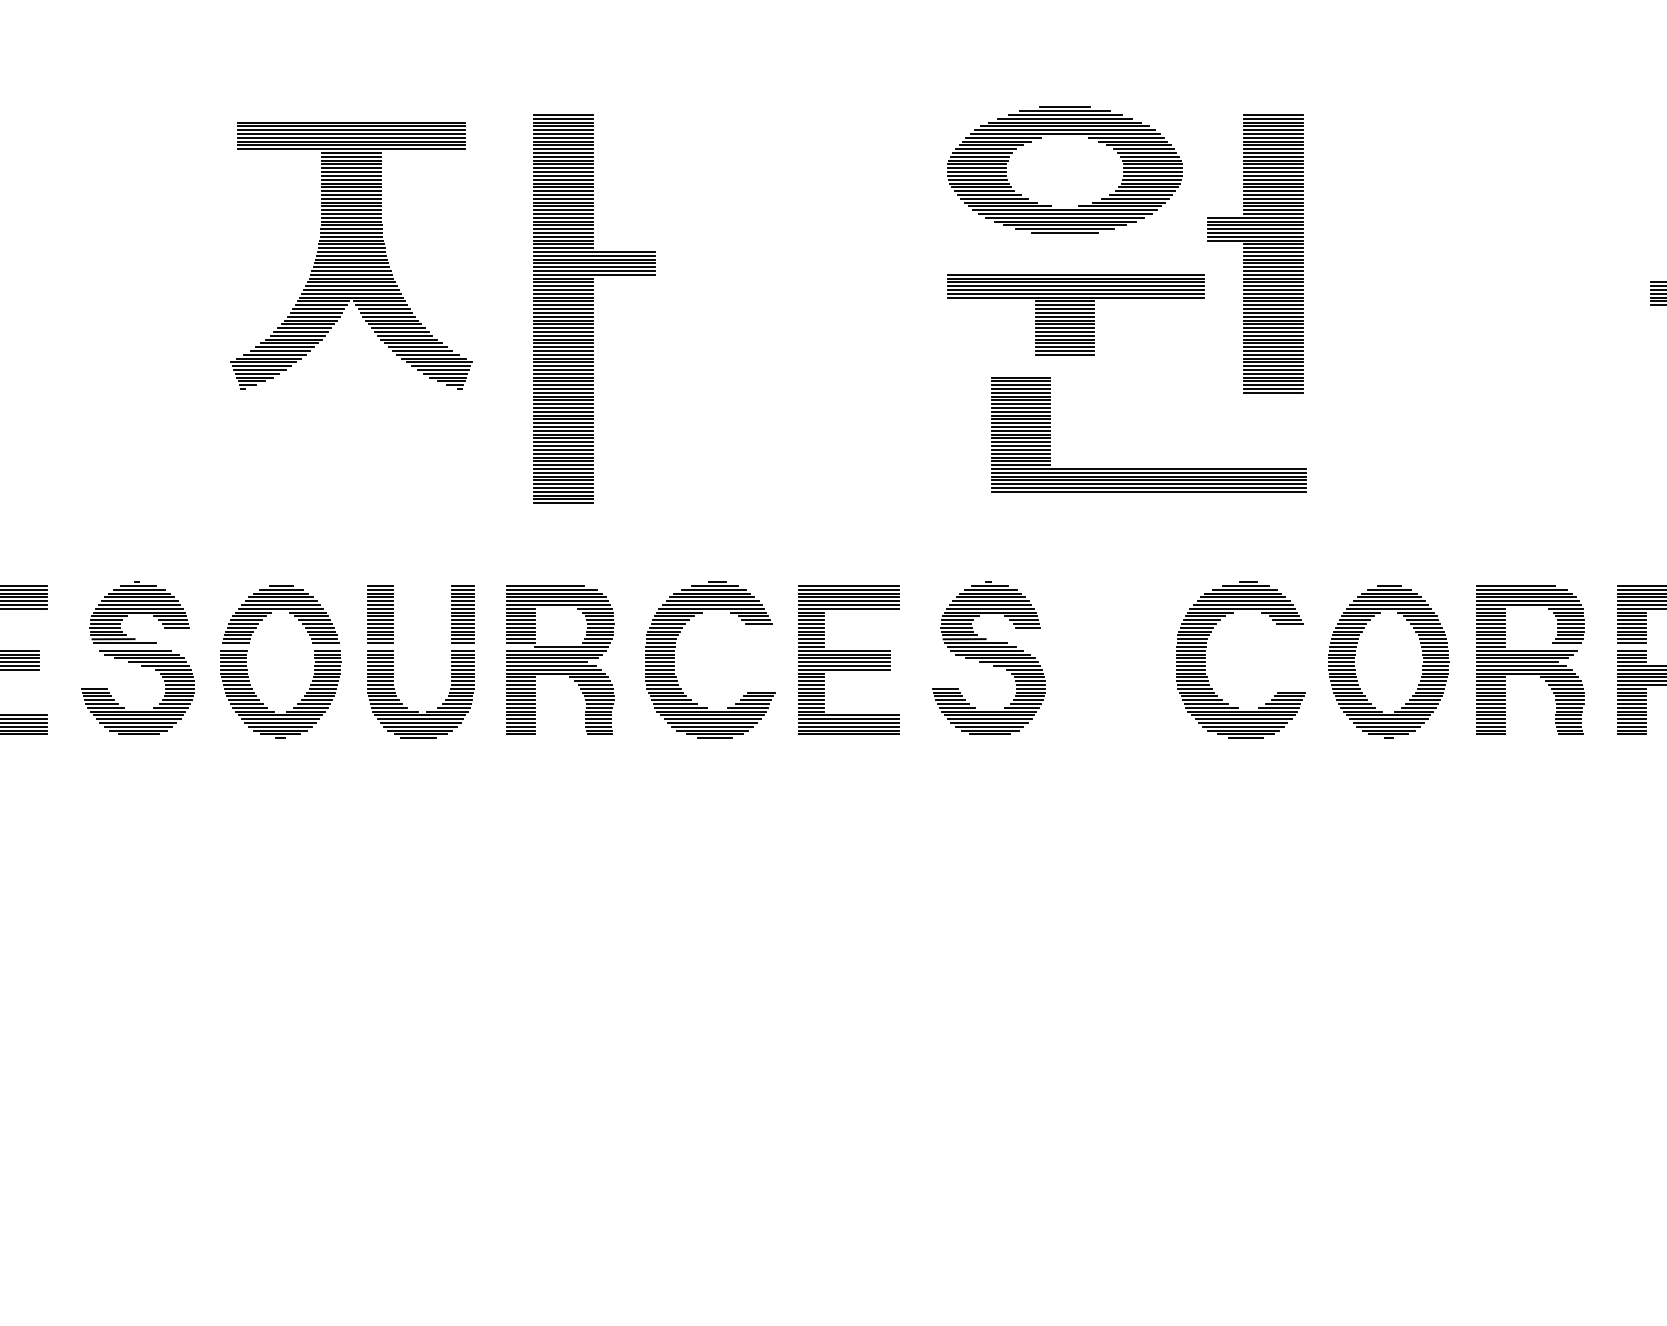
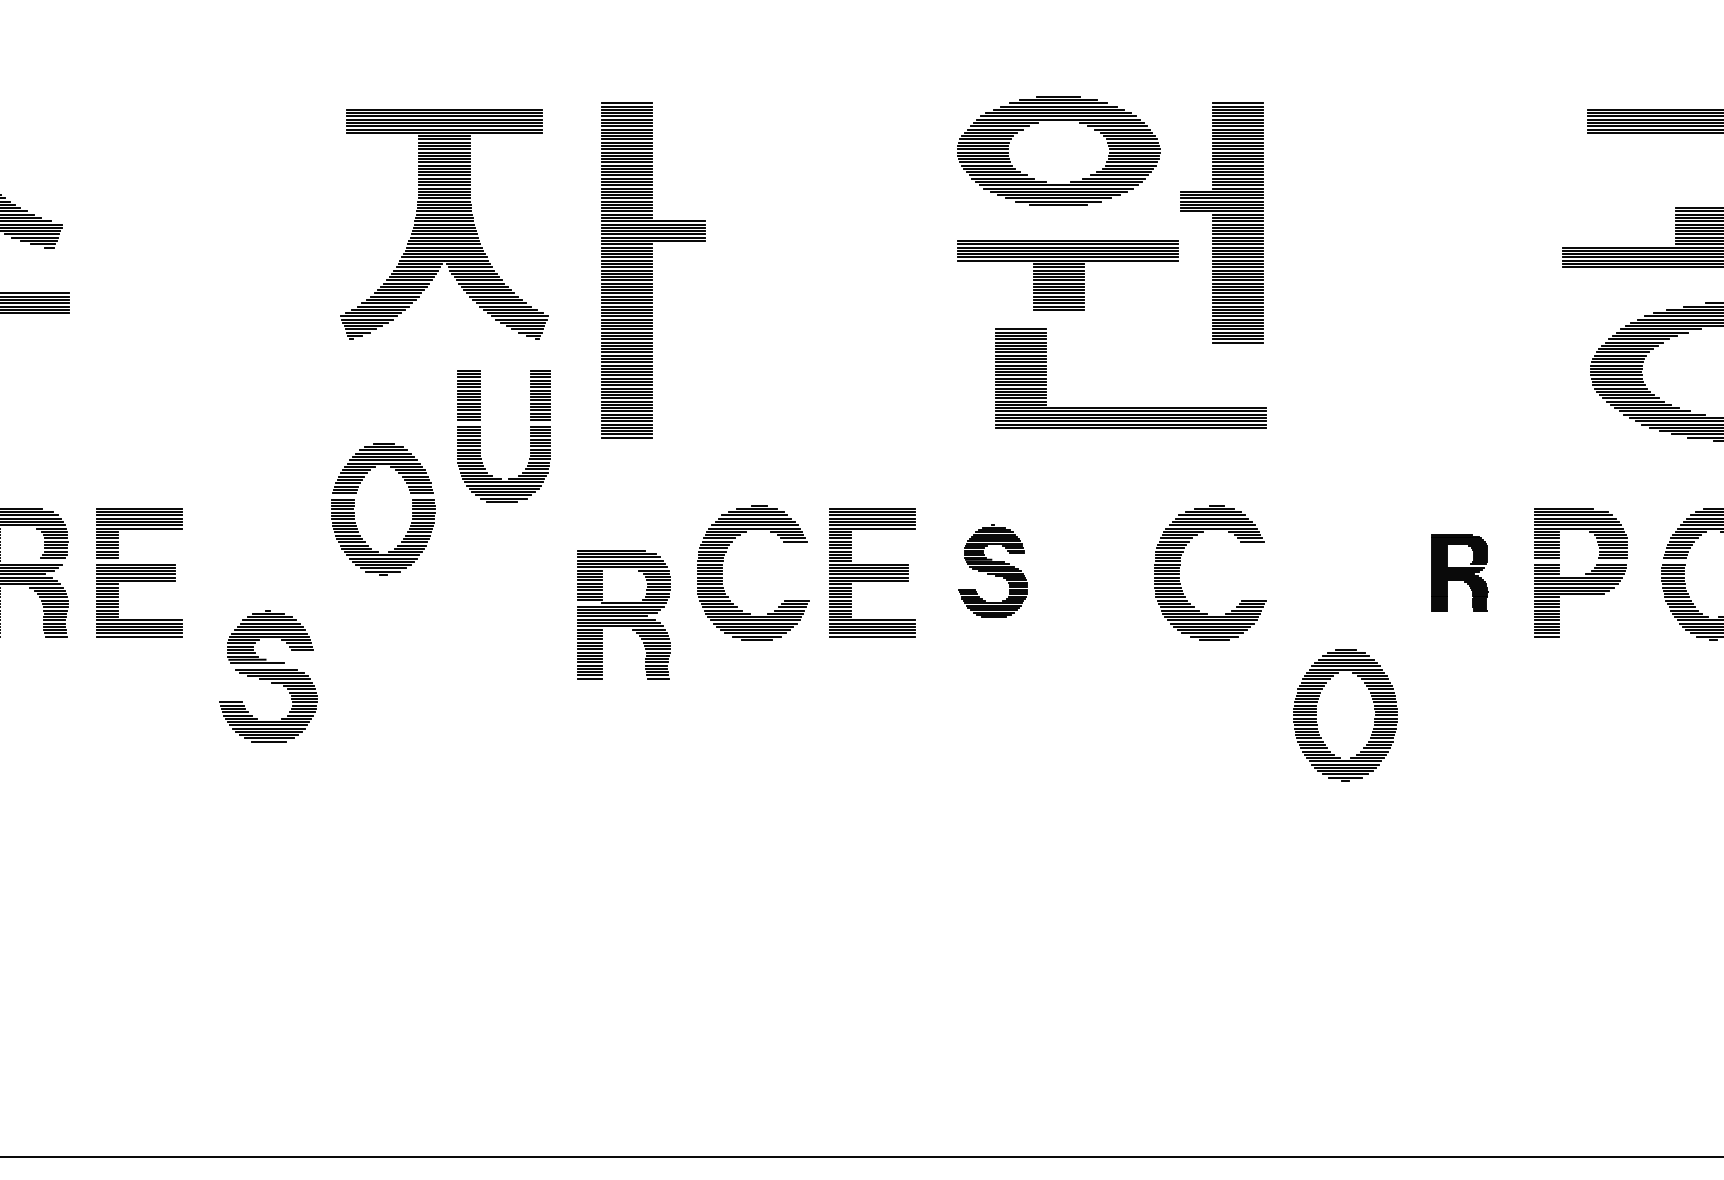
part: (137, 658) -> (268, 676), moved
part: (989, 658) -> (993, 571), size x0.7
part: (559, 659) -> (623, 614), moved
part: (1530, 659) -> (1459, 572), size x0.6
part: (314, 662) -> (412, 509), moved
part: (393, 662) -> (480, 436), moved
part: (1355, 662) -> (1316, 715), moved

